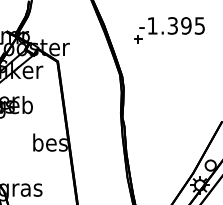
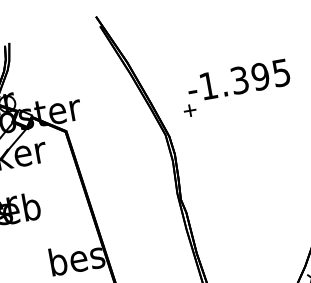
part: (169, 30) -> (235, 88), moved

